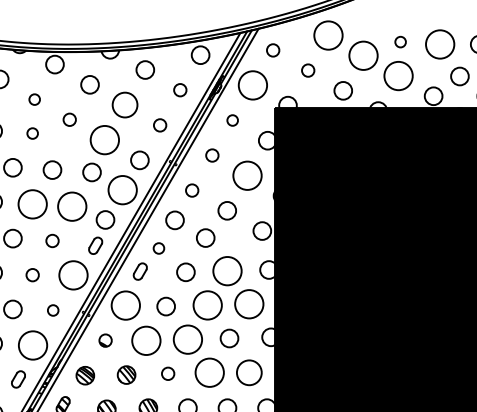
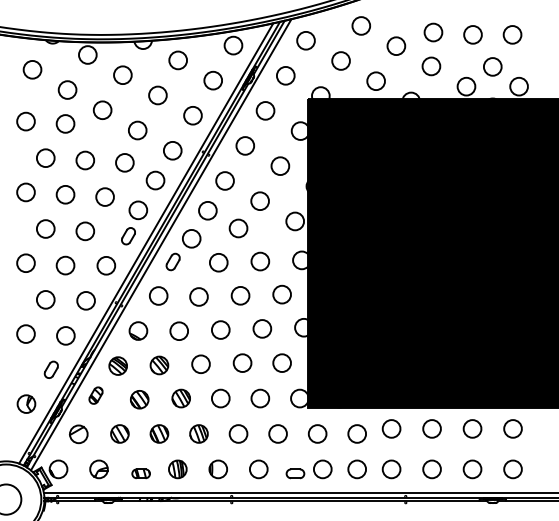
circle: (328, 35) -> (361, 25), size x0.62
circle: (400, 42) -> (433, 32), size x1.67
circle: (439, 44) -> (472, 34), size x0.62
circle: (272, 50) -> (305, 40), size x1.43
circle: (363, 56) -> (396, 46), size x0.62
circle: (307, 70) -> (340, 60), size x1.43
circle: (398, 76) -> (431, 66), size x0.62
circle: (252, 85) -> (285, 75), size x0.62
circle: (179, 90) -> (212, 80), size x1.43
circle: (34, 99) -> (67, 89), size x1.67
circle: (124, 105) -> (157, 95), size x0.71
circle: (69, 119) -> (102, 109), size x1.43
circle: (232, 120) -> (265, 110), size x1.67
circle: (159, 125) -> (192, 115), size x1.43
circle: (32, 133) -> (65, 123), size x1.67
circle: (104, 140) -> (137, 130), size x0.62
circle: (211, 155) -> (244, 145), size x1.43
circle: (247, 176) -> (280, 166), size x0.62
circle: (122, 190) -> (155, 180), size x0.62
circle: (191, 190) -> (224, 180), size x1.43
circle: (32, 204) -> (65, 194), size x0.62
circle: (71, 206) -> (104, 196), size x0.62
circle: (52, 241) -> (85, 231), size x1.43
circle: (158, 248) -> (191, 238), size x1.67
circle: (227, 271) -> (260, 261), size x0.62
circle: (32, 275) -> (65, 265), size x1.43
circle: (73, 275) -> (106, 265), size x0.62
circle: (249, 304) -> (282, 294), size x0.62
circle: (125, 305) -> (158, 295), size x0.62
circle: (207, 305) -> (240, 295), size x0.62
circle: (52, 310) -> (85, 300), size x1.67
circle: (187, 339) -> (220, 329), size x0.62
part: (105, 340) -> (138, 330), size x1.43
circle: (146, 341) -> (179, 331), size x0.62
circle: (32, 345) -> (65, 335), size x0.62
circle: (248, 372) -> (281, 362), size x0.71
circle: (167, 373) -> (200, 363), size x1.43
circle: (209, 373) -> (242, 363), size x0.62

